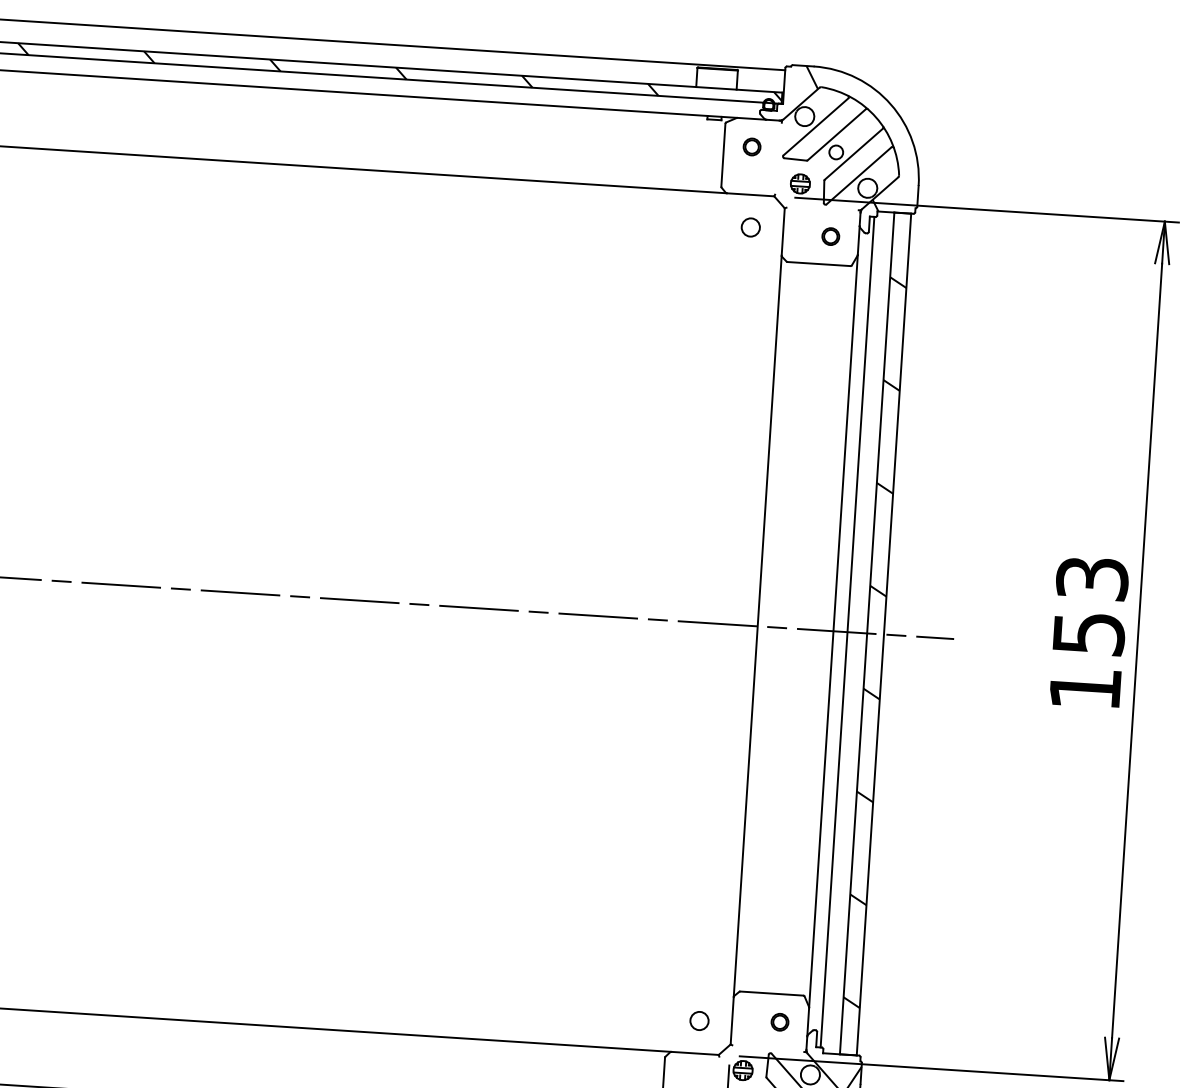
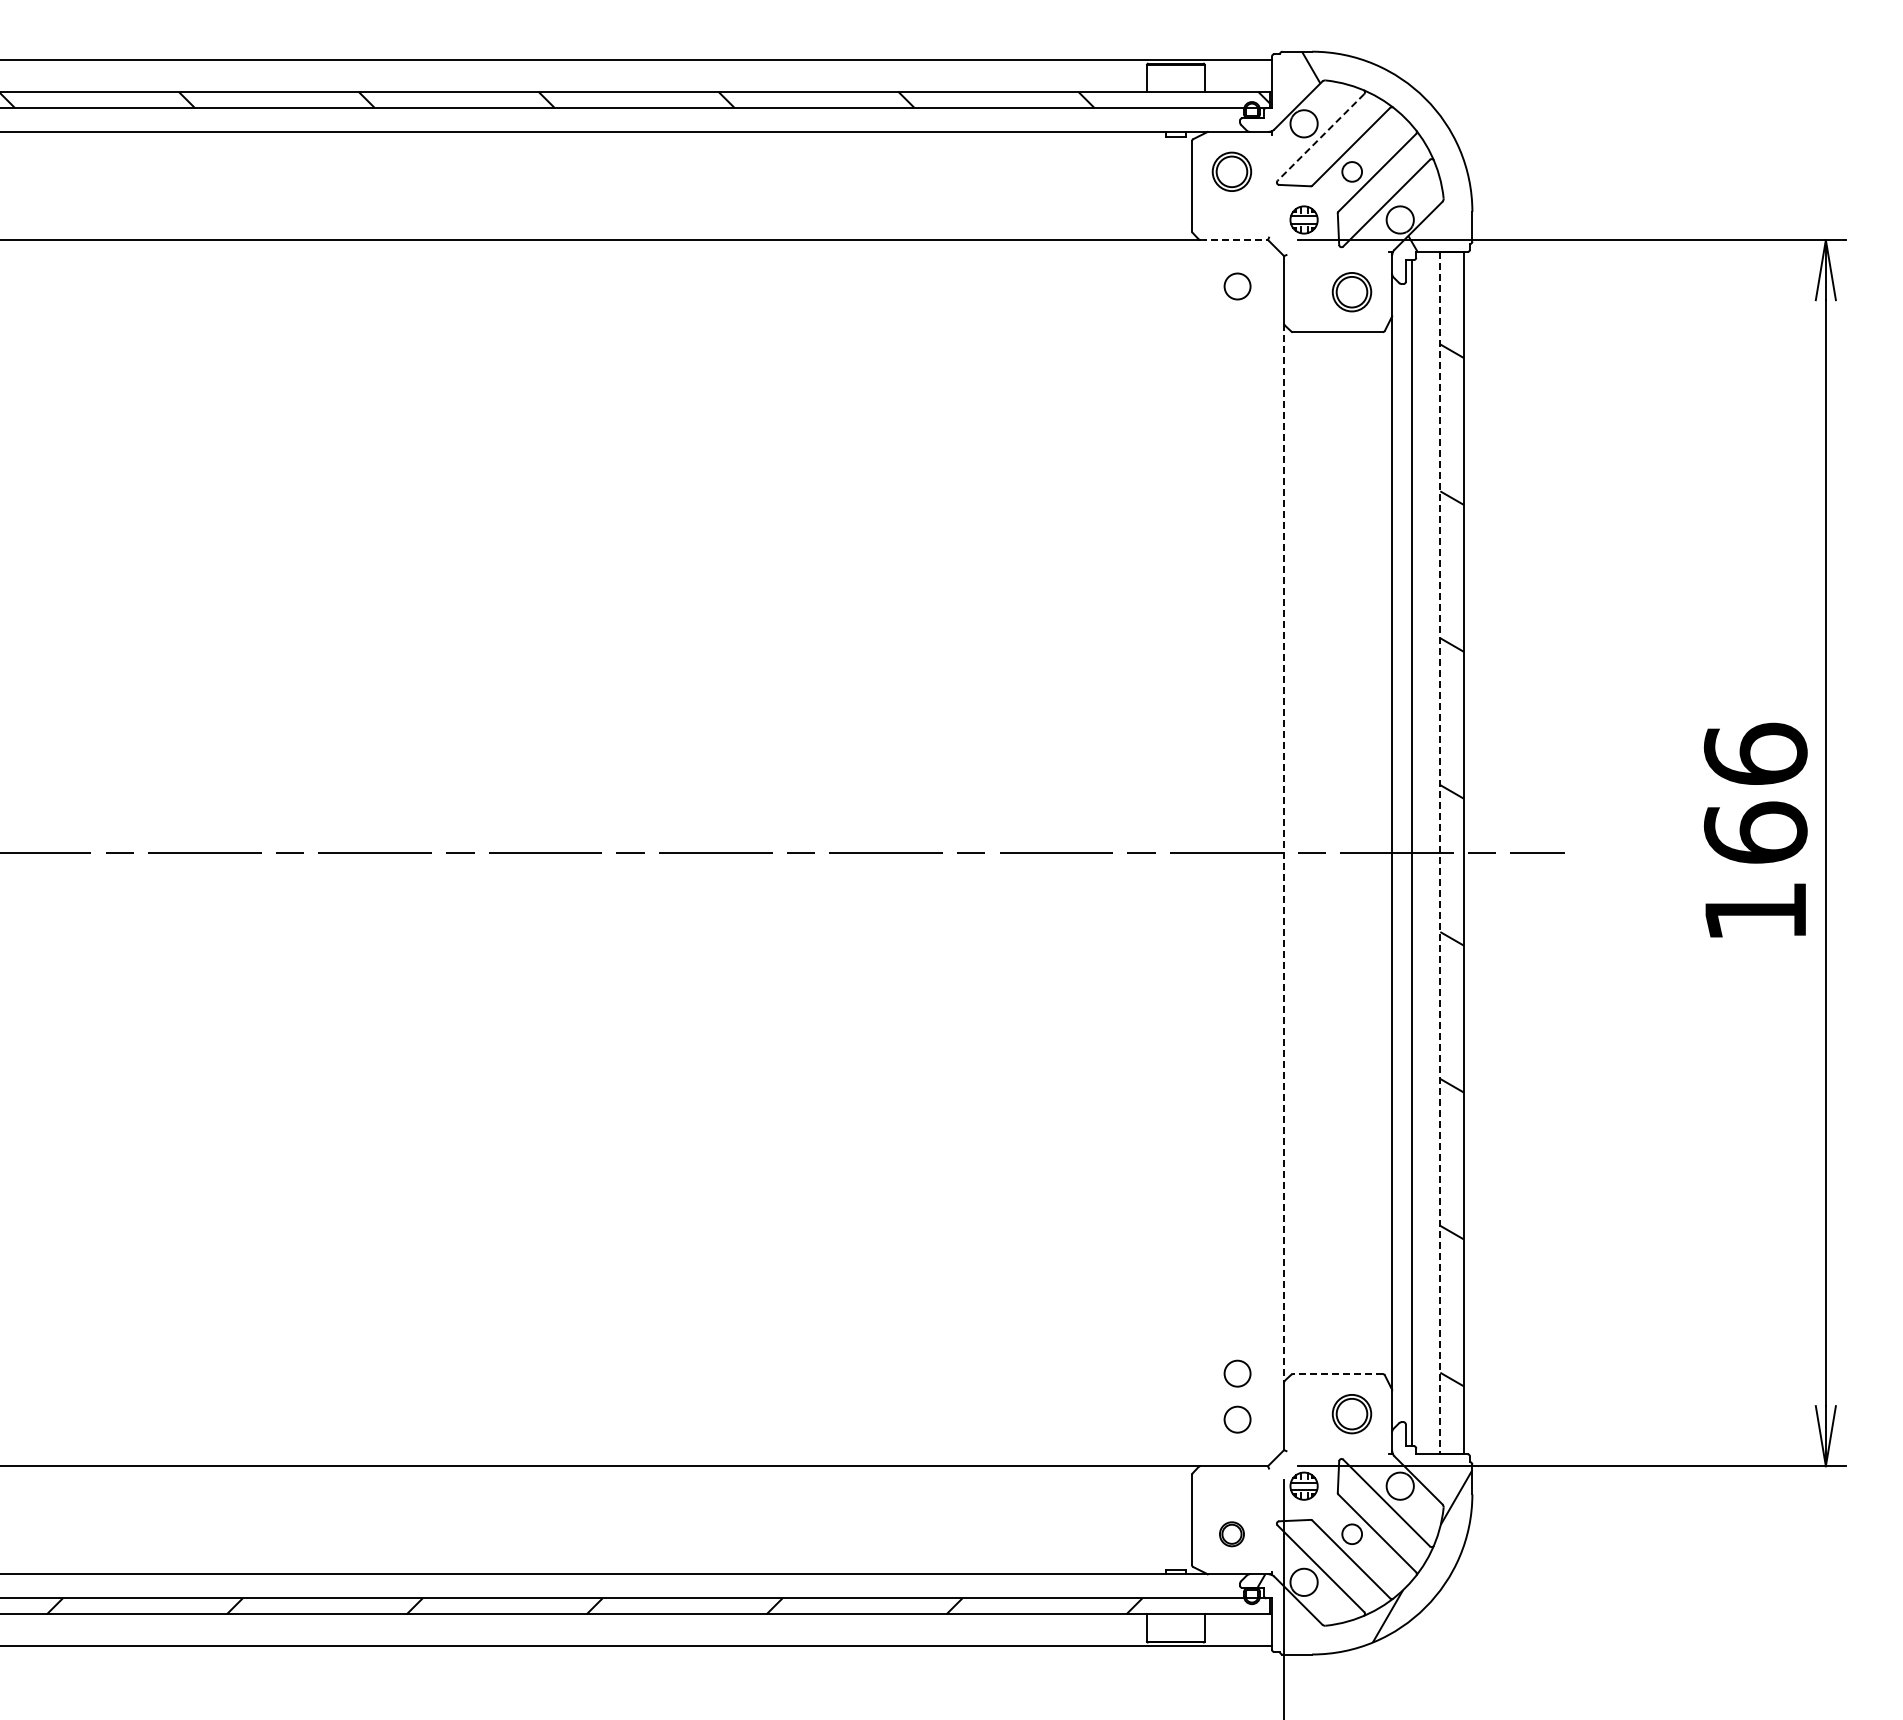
line: (815, 126) -> (1320, 137), solid -> dashed
part: (751, 146) -> (1231, 171), size x1.6
line: (750, 195) -> (1234, 240), solid -> dashed
part: (831, 236) -> (1352, 291), size x1.6
text: (1090, 605) -> (1755, 792), 153 -> 166
line: (758, 626) -> (1284, 853), solid -> dashed
line: (867, 633) -> (1440, 853), solid -> dashed
circle: (701, 988) -> (1237, 1373), added
line: (771, 993) -> (1337, 1374), solid -> dashed
part: (780, 1021) -> (1352, 1413), size x1.6

